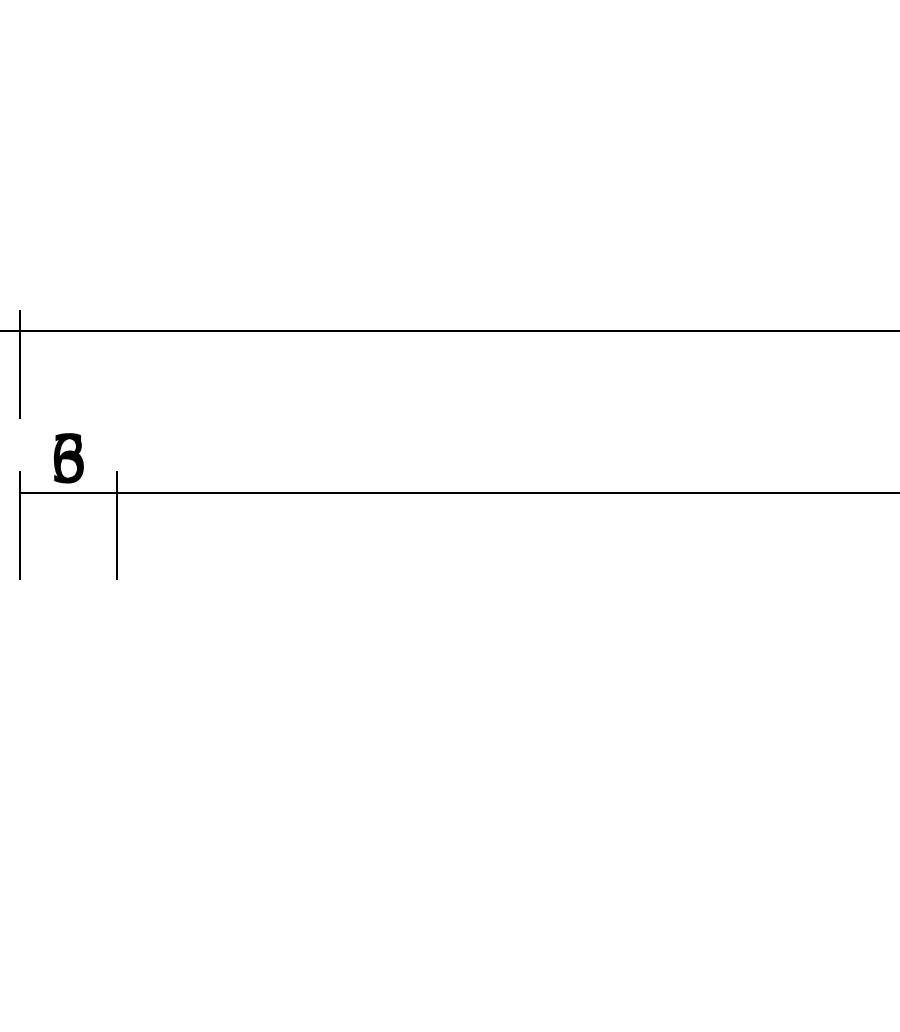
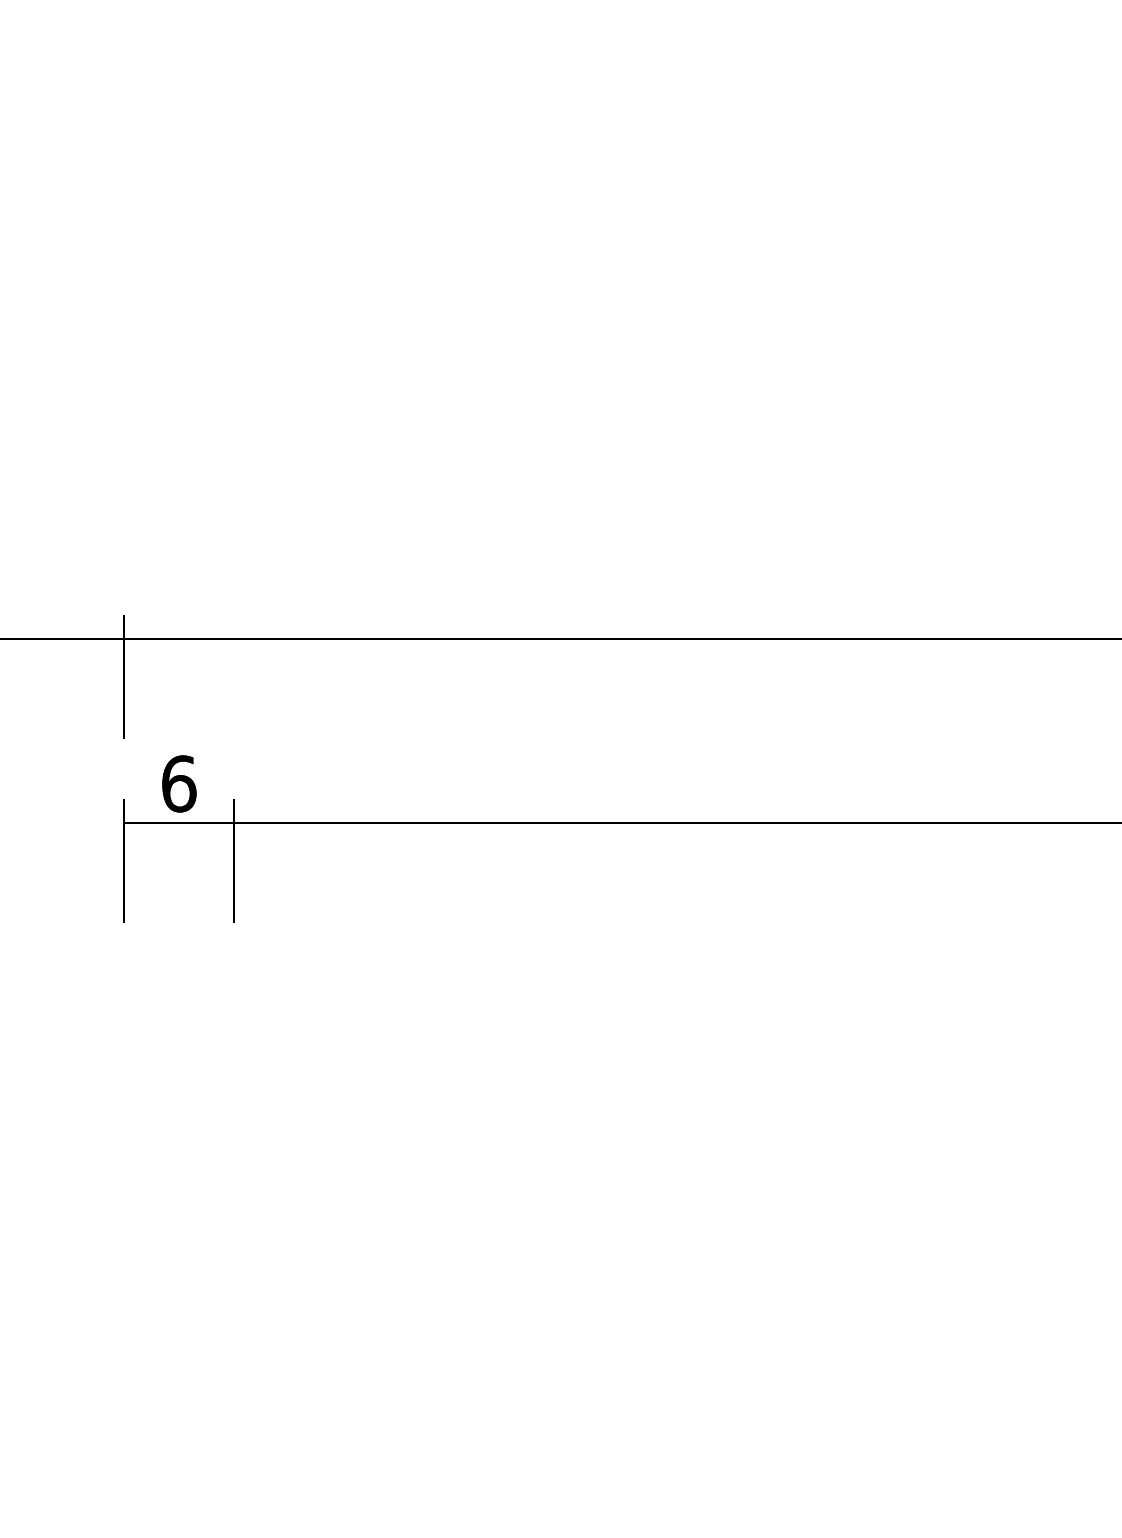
text: (68, 457) -> (179, 783), 3 -> 6

